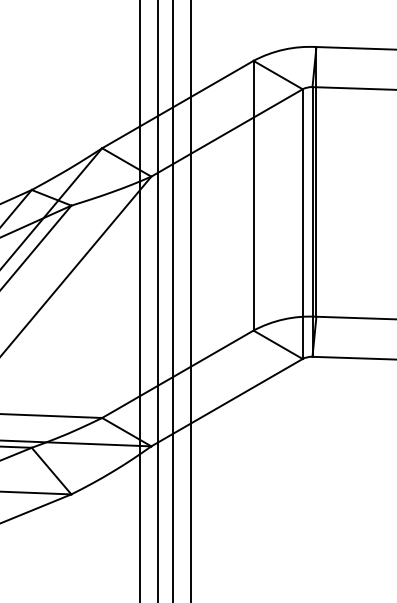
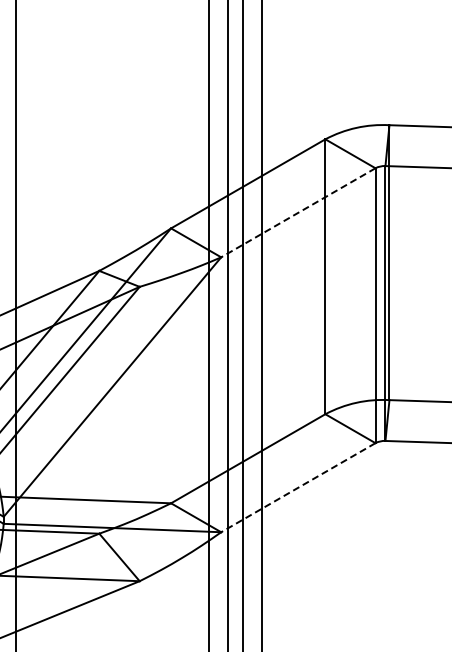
line: (226, 133) -> (297, 213), solid -> dashed
line: (226, 402) -> (297, 487), solid -> dashed

